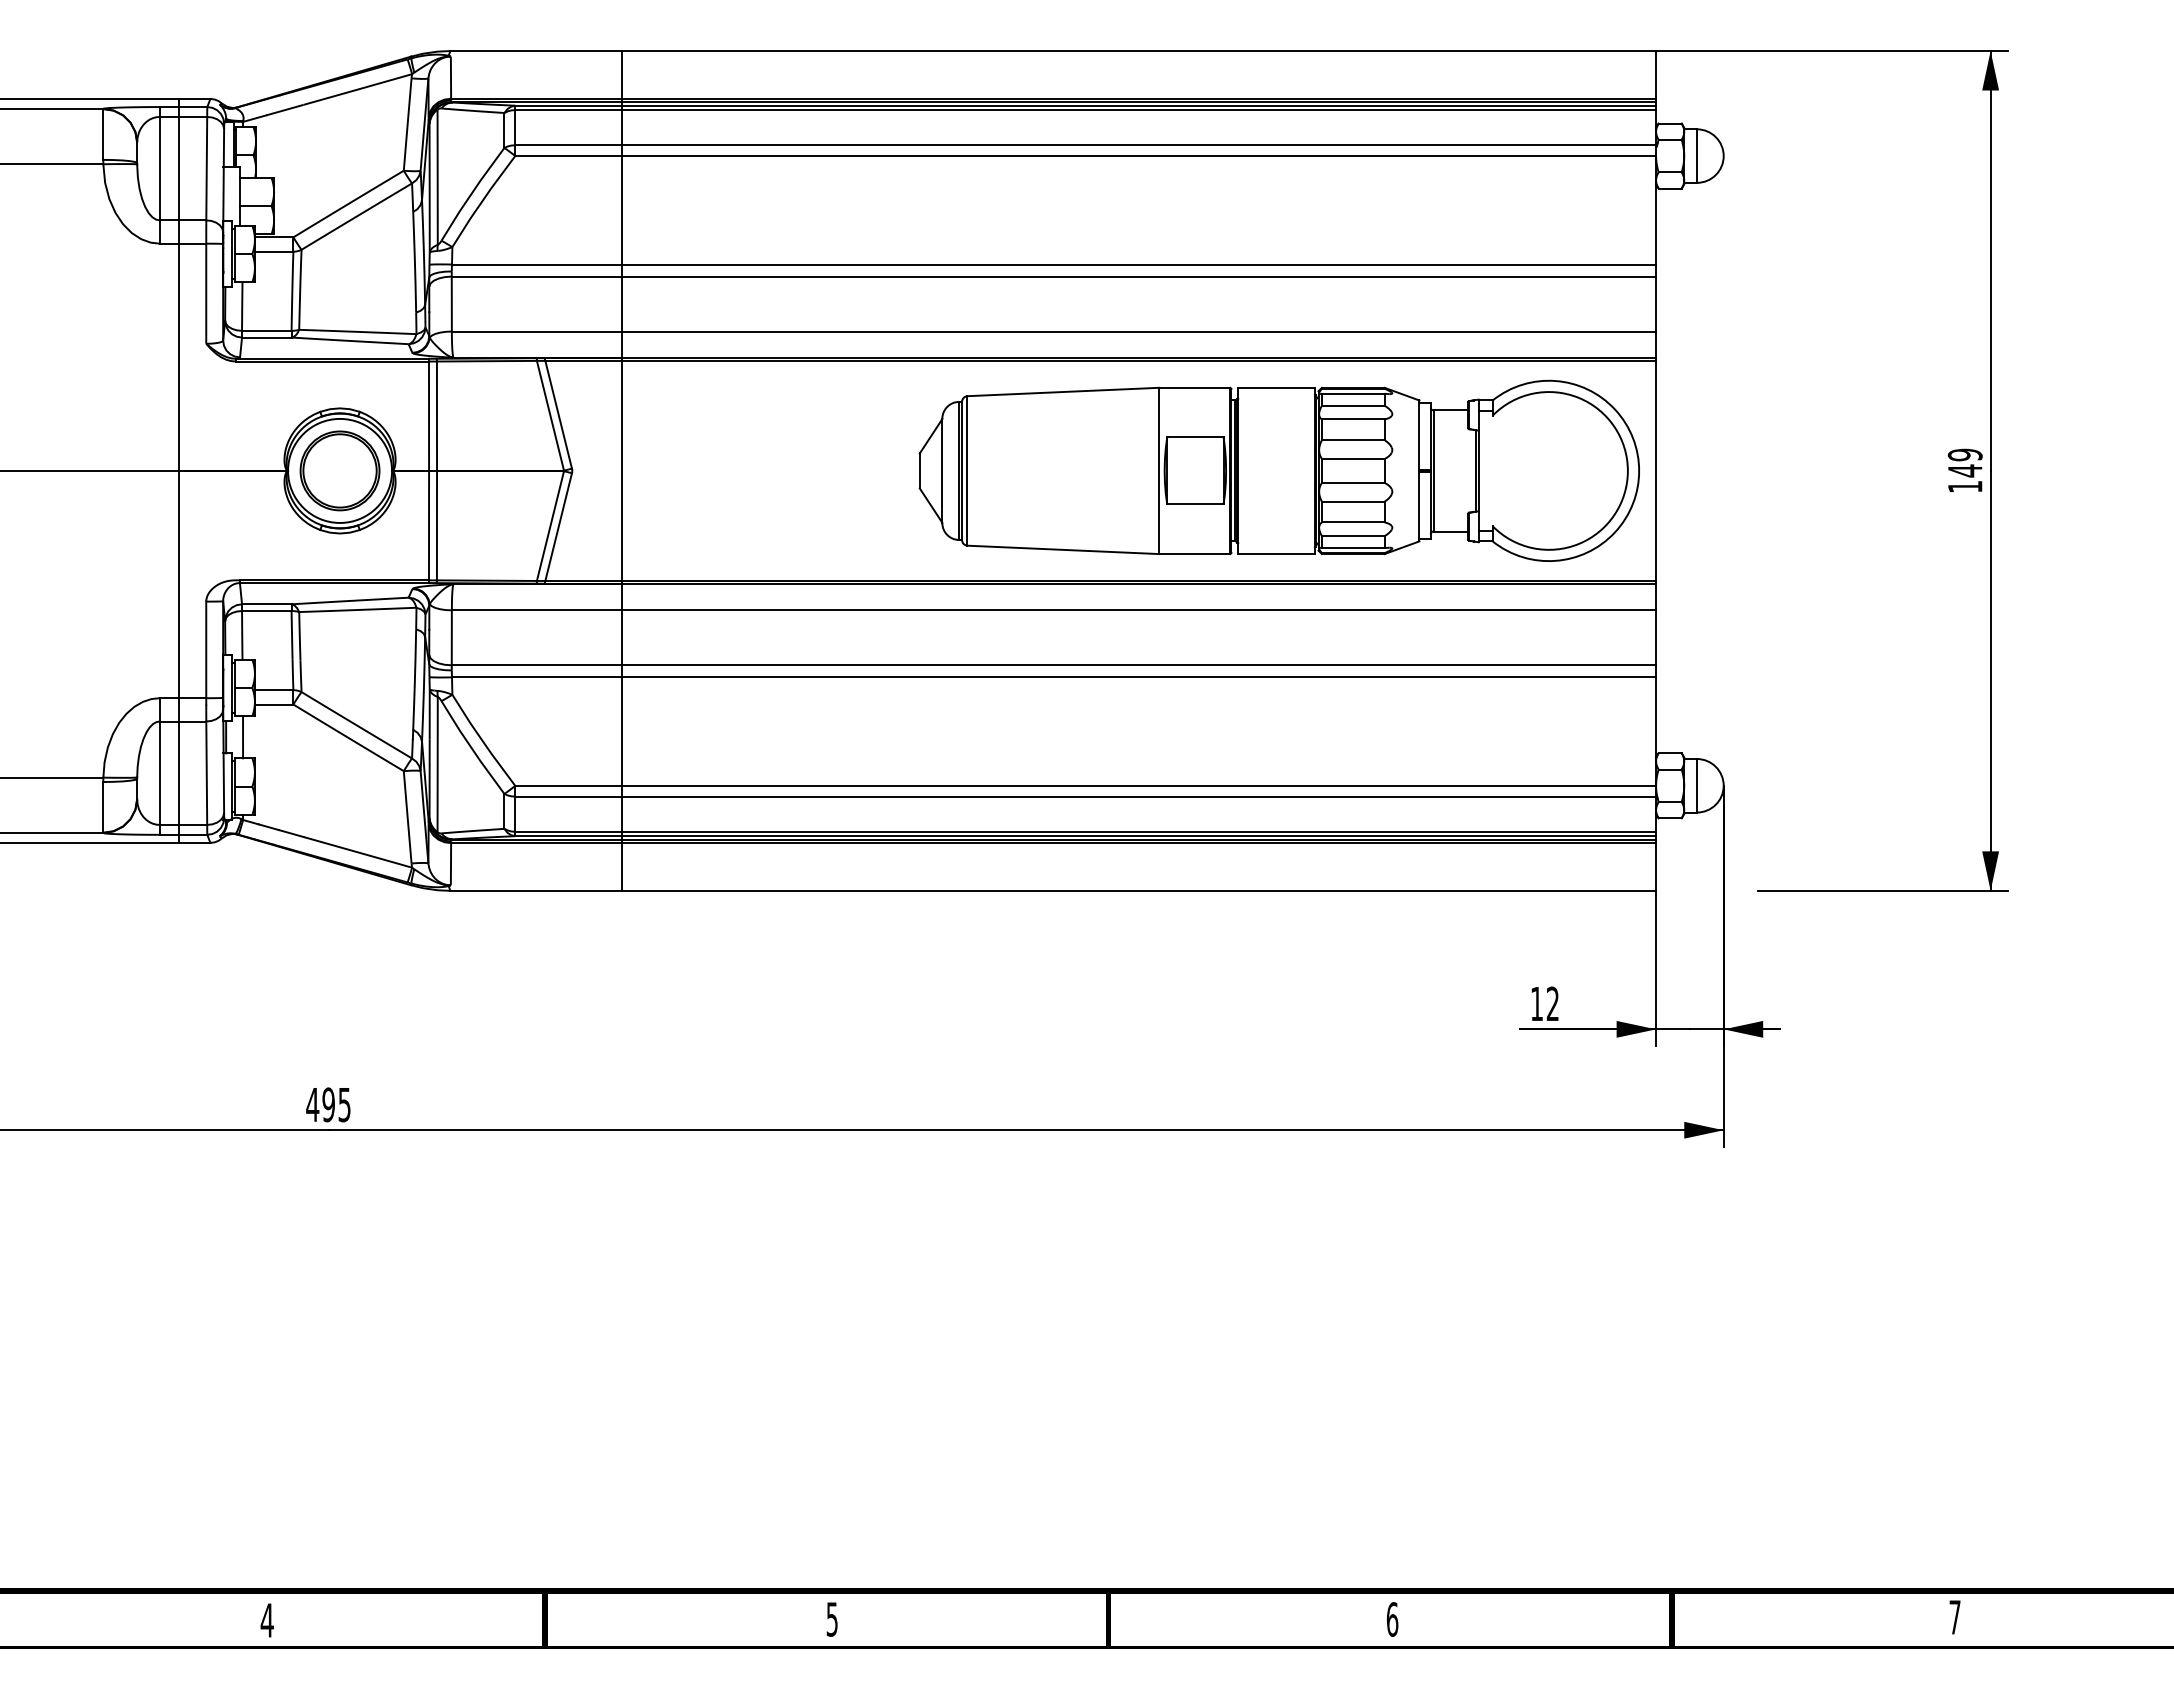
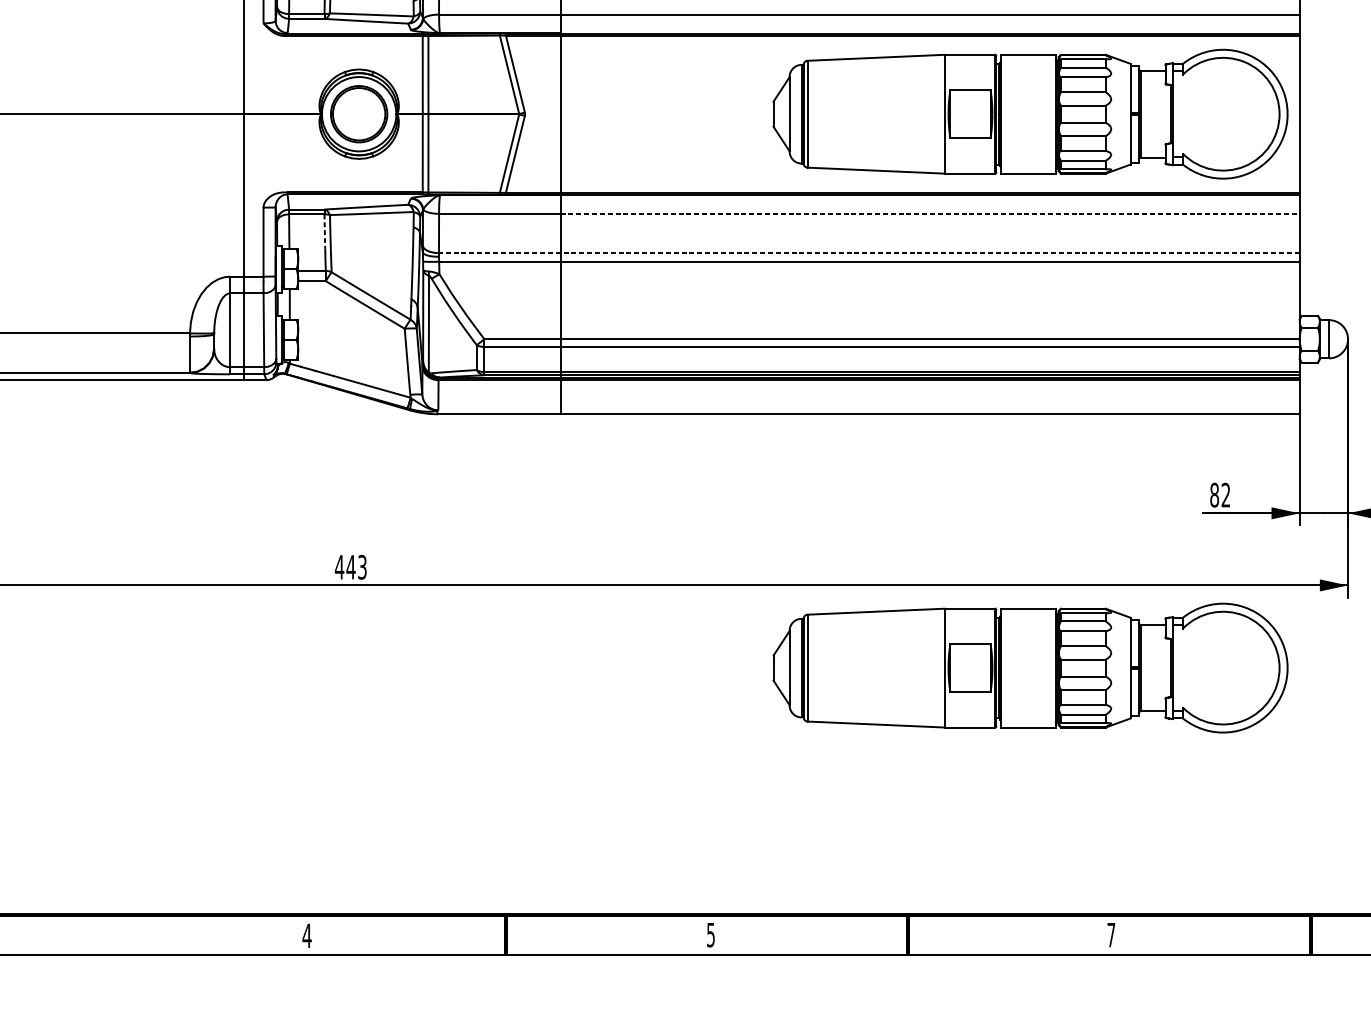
line: (1139, 610) -> (930, 213), solid -> dashed
line: (292, 635) -> (325, 231), solid -> dashed
line: (1053, 665) -> (869, 253), solid -> dashed
text: (1536, 1003) -> (1214, 494), 12 -> 82
text: (336, 1104) -> (356, 567), 495 -> 443
part: (1278, 1245) -> (1029, 667), added
text: (1392, 1619) -> (1111, 935), 6 -> 7

